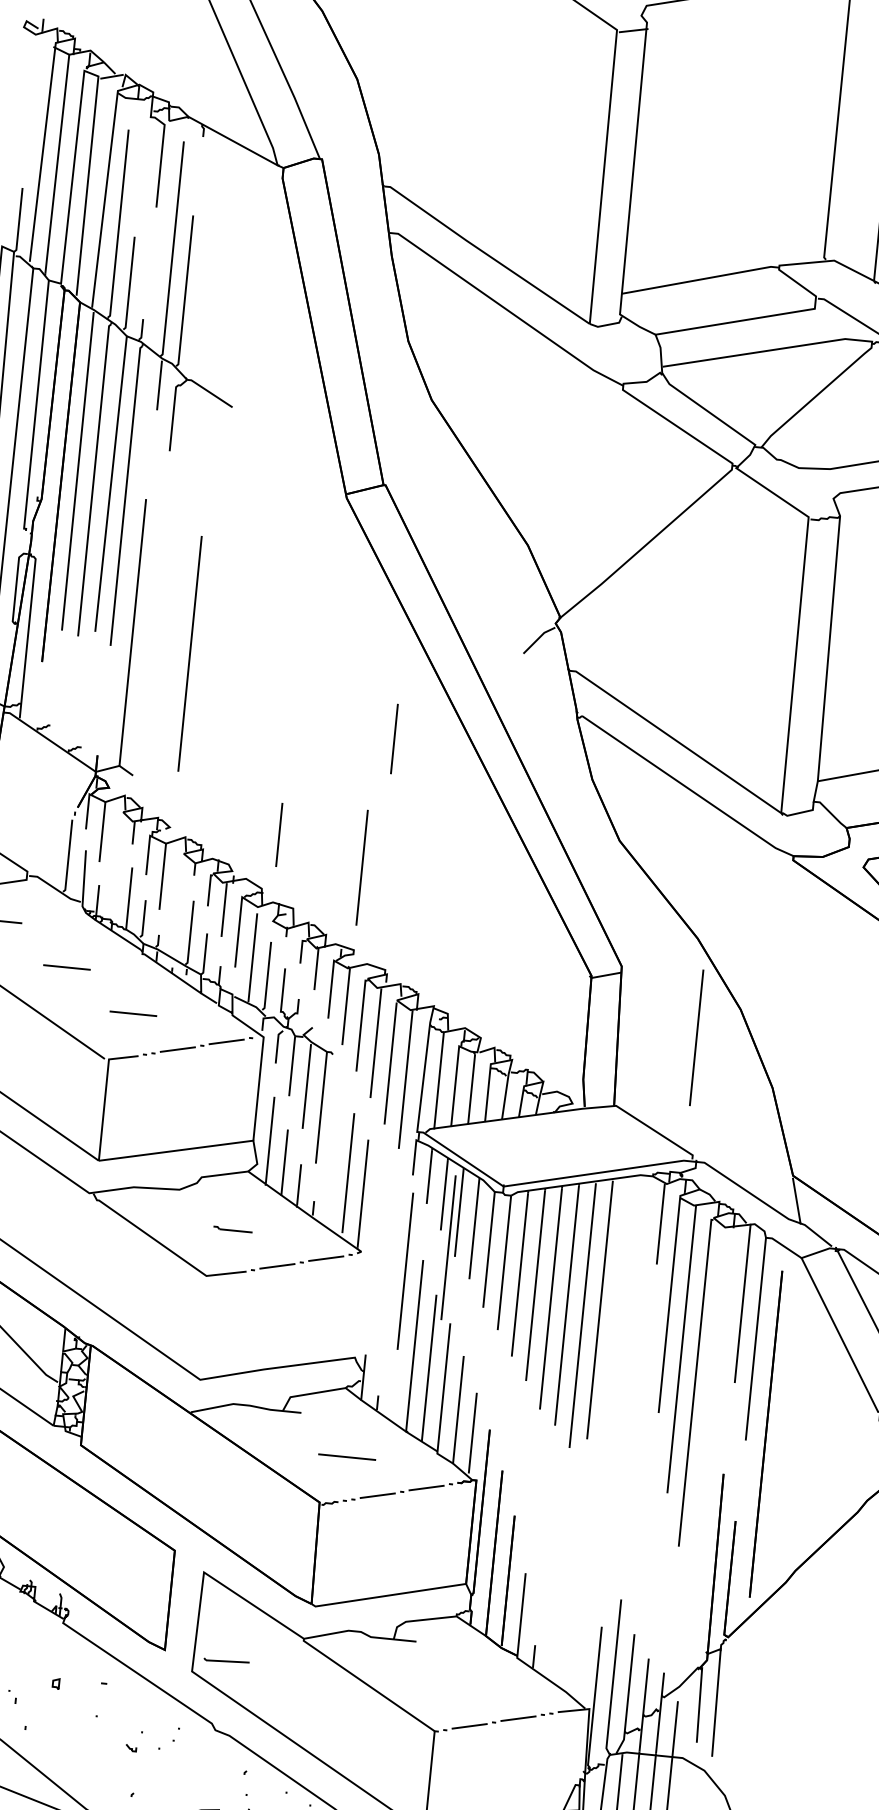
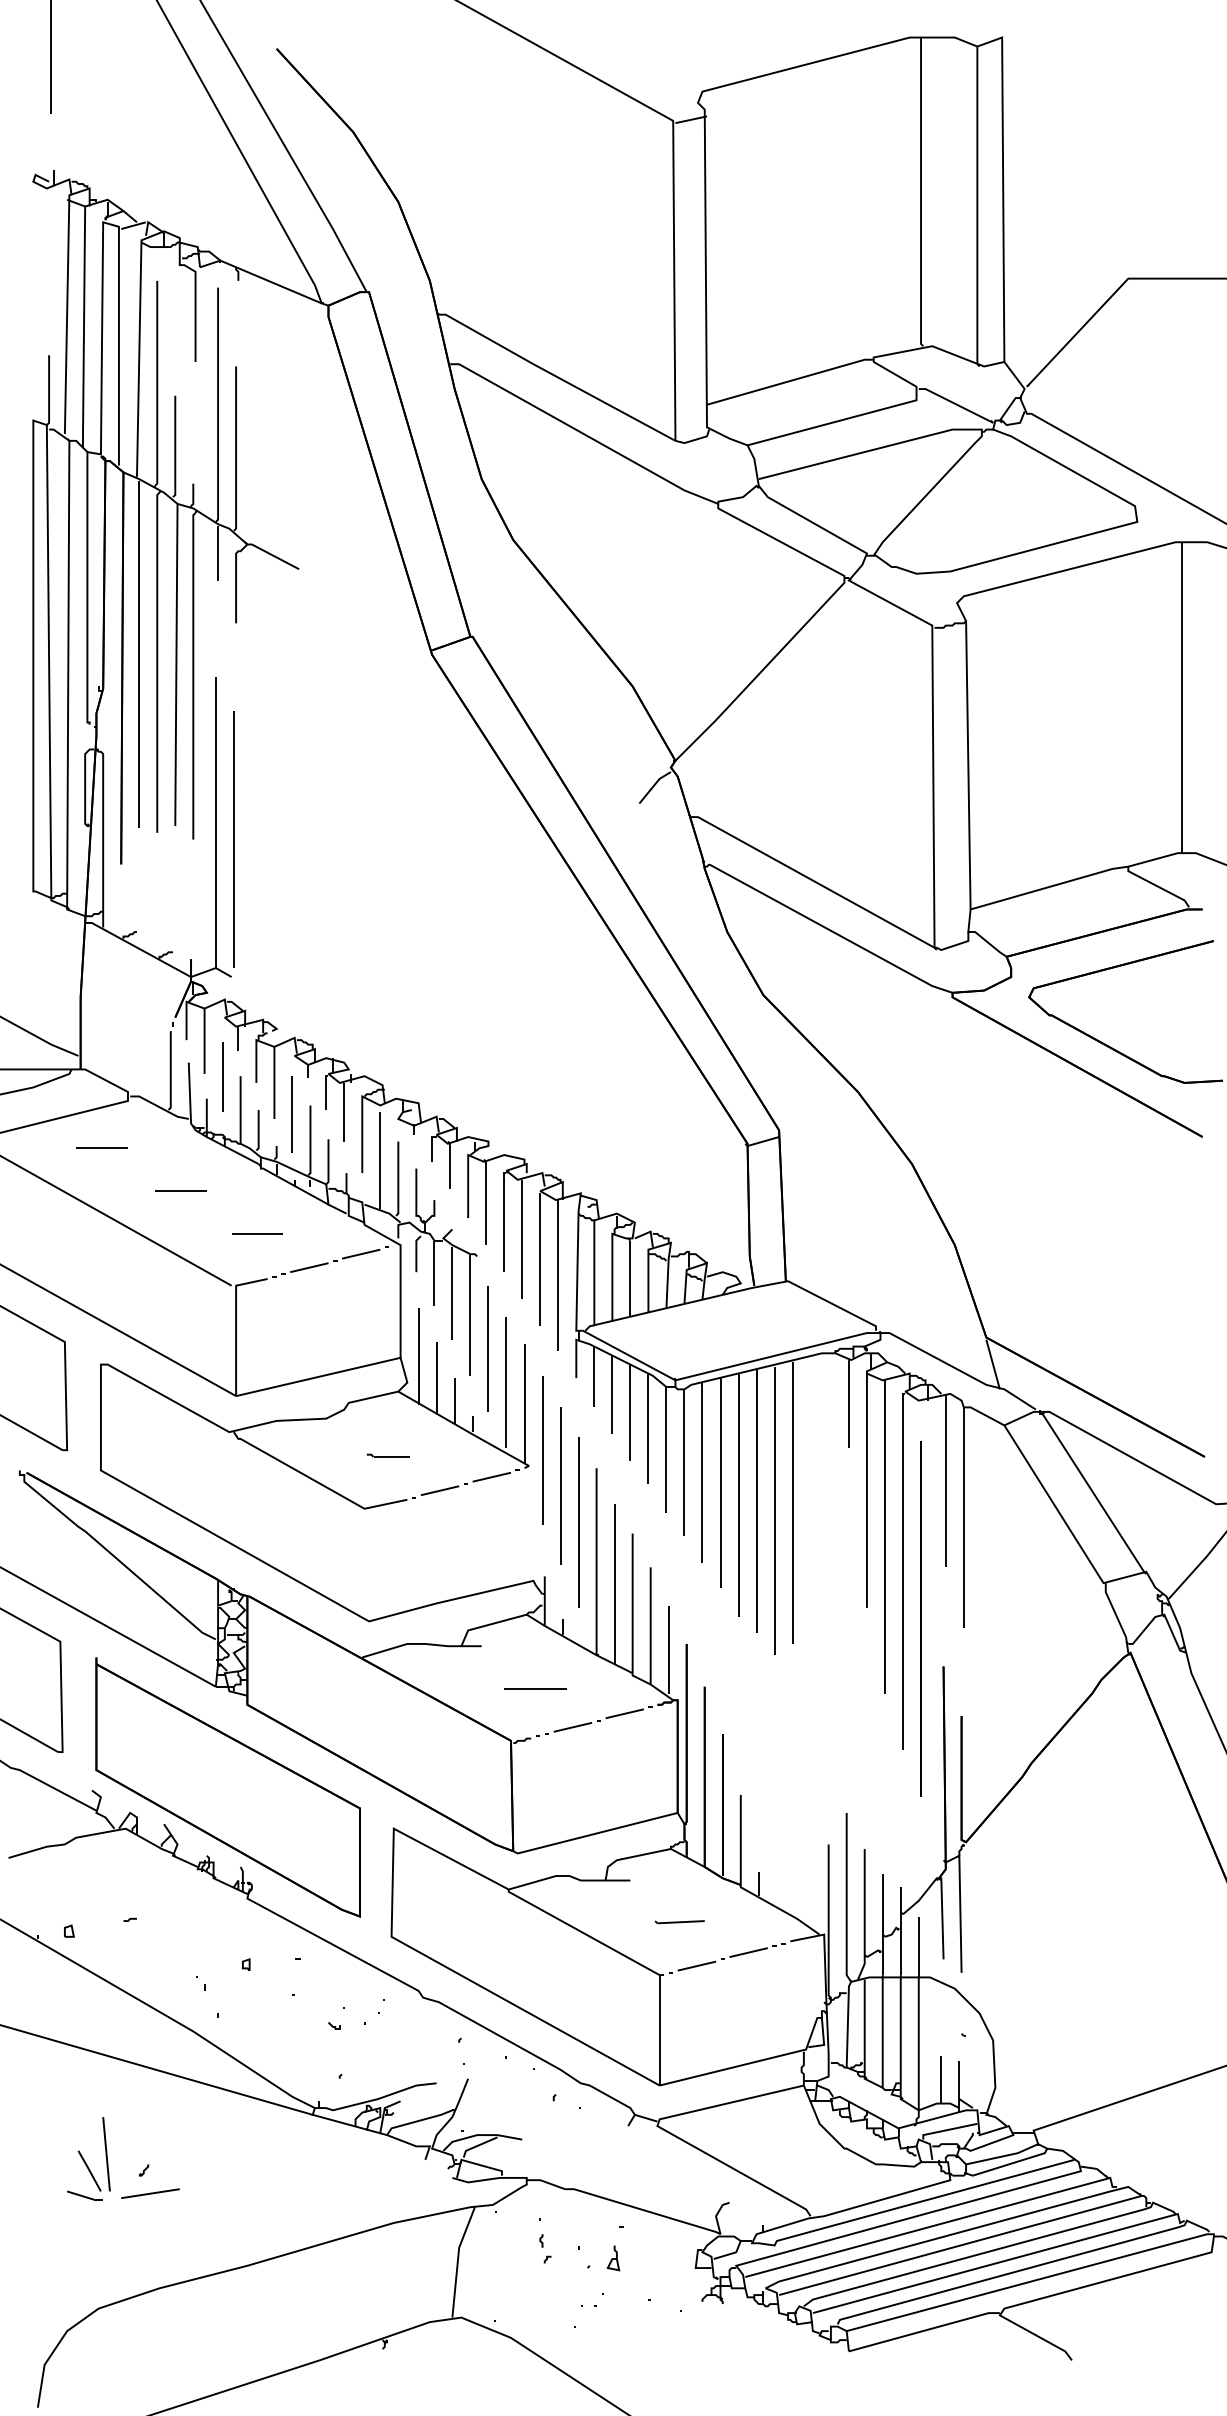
line: (189, 653) -> (233, 839), moved
line: (393, 738) -> (291, 1114), moved
line: (279, 834) -> (222, 1076), moved
line: (361, 867) -> (487, 1348), moved
line: (696, 1038) -> (542, 1450), moved
line: (448, 1247) -> (560, 1485), moved
line: (405, 1271) -> (578, 1522), moved
line: (765, 1433) -> (920, 1618), moved
part: (226, 1661) -> (679, 1922), moved

